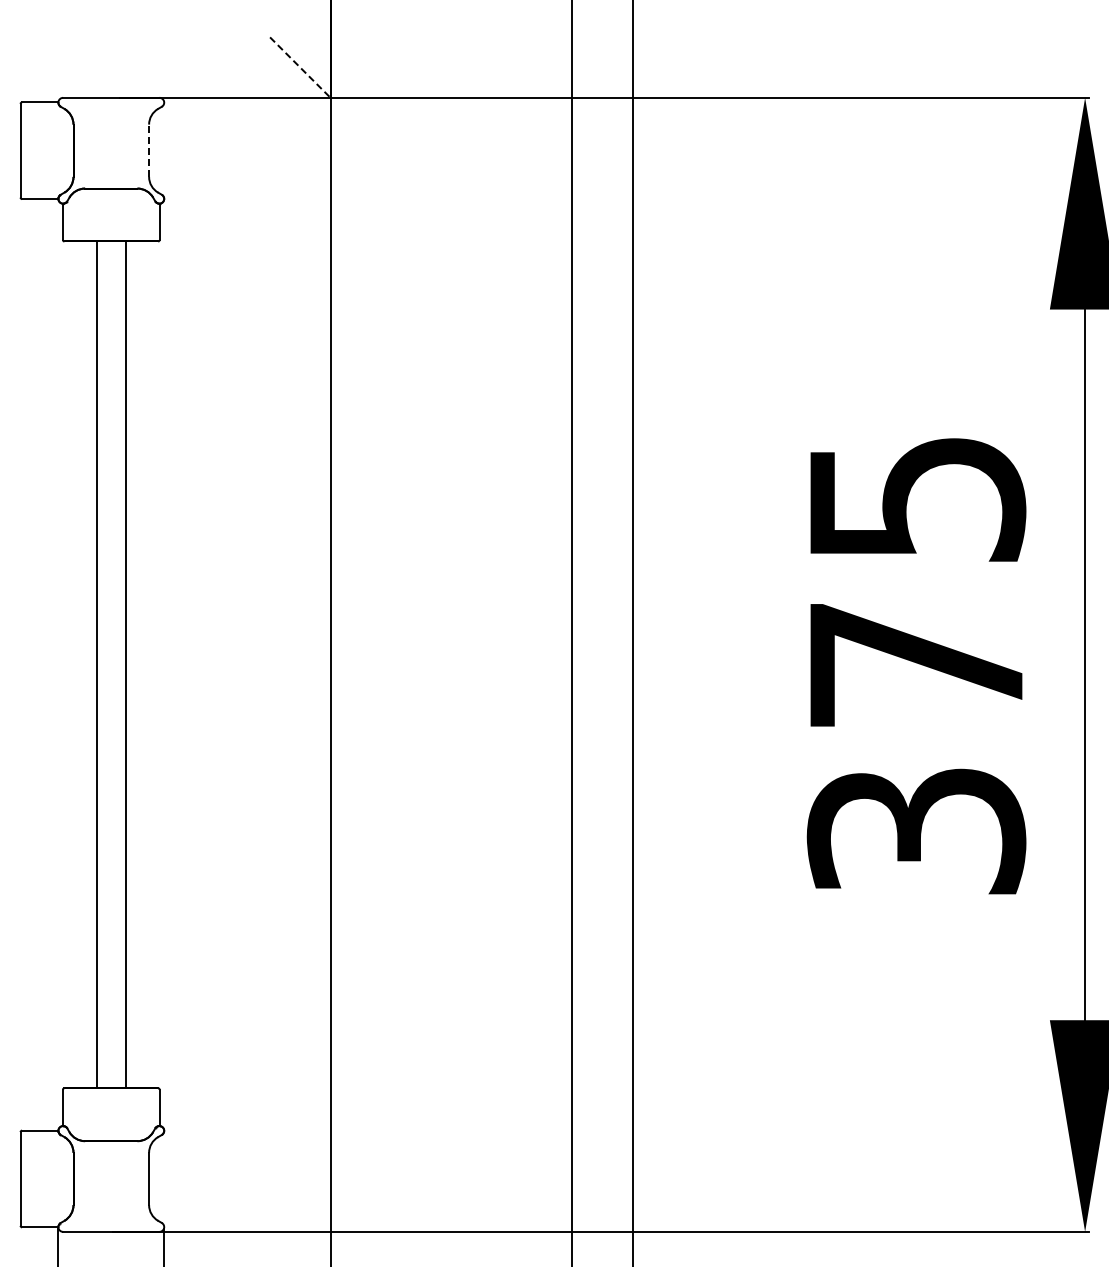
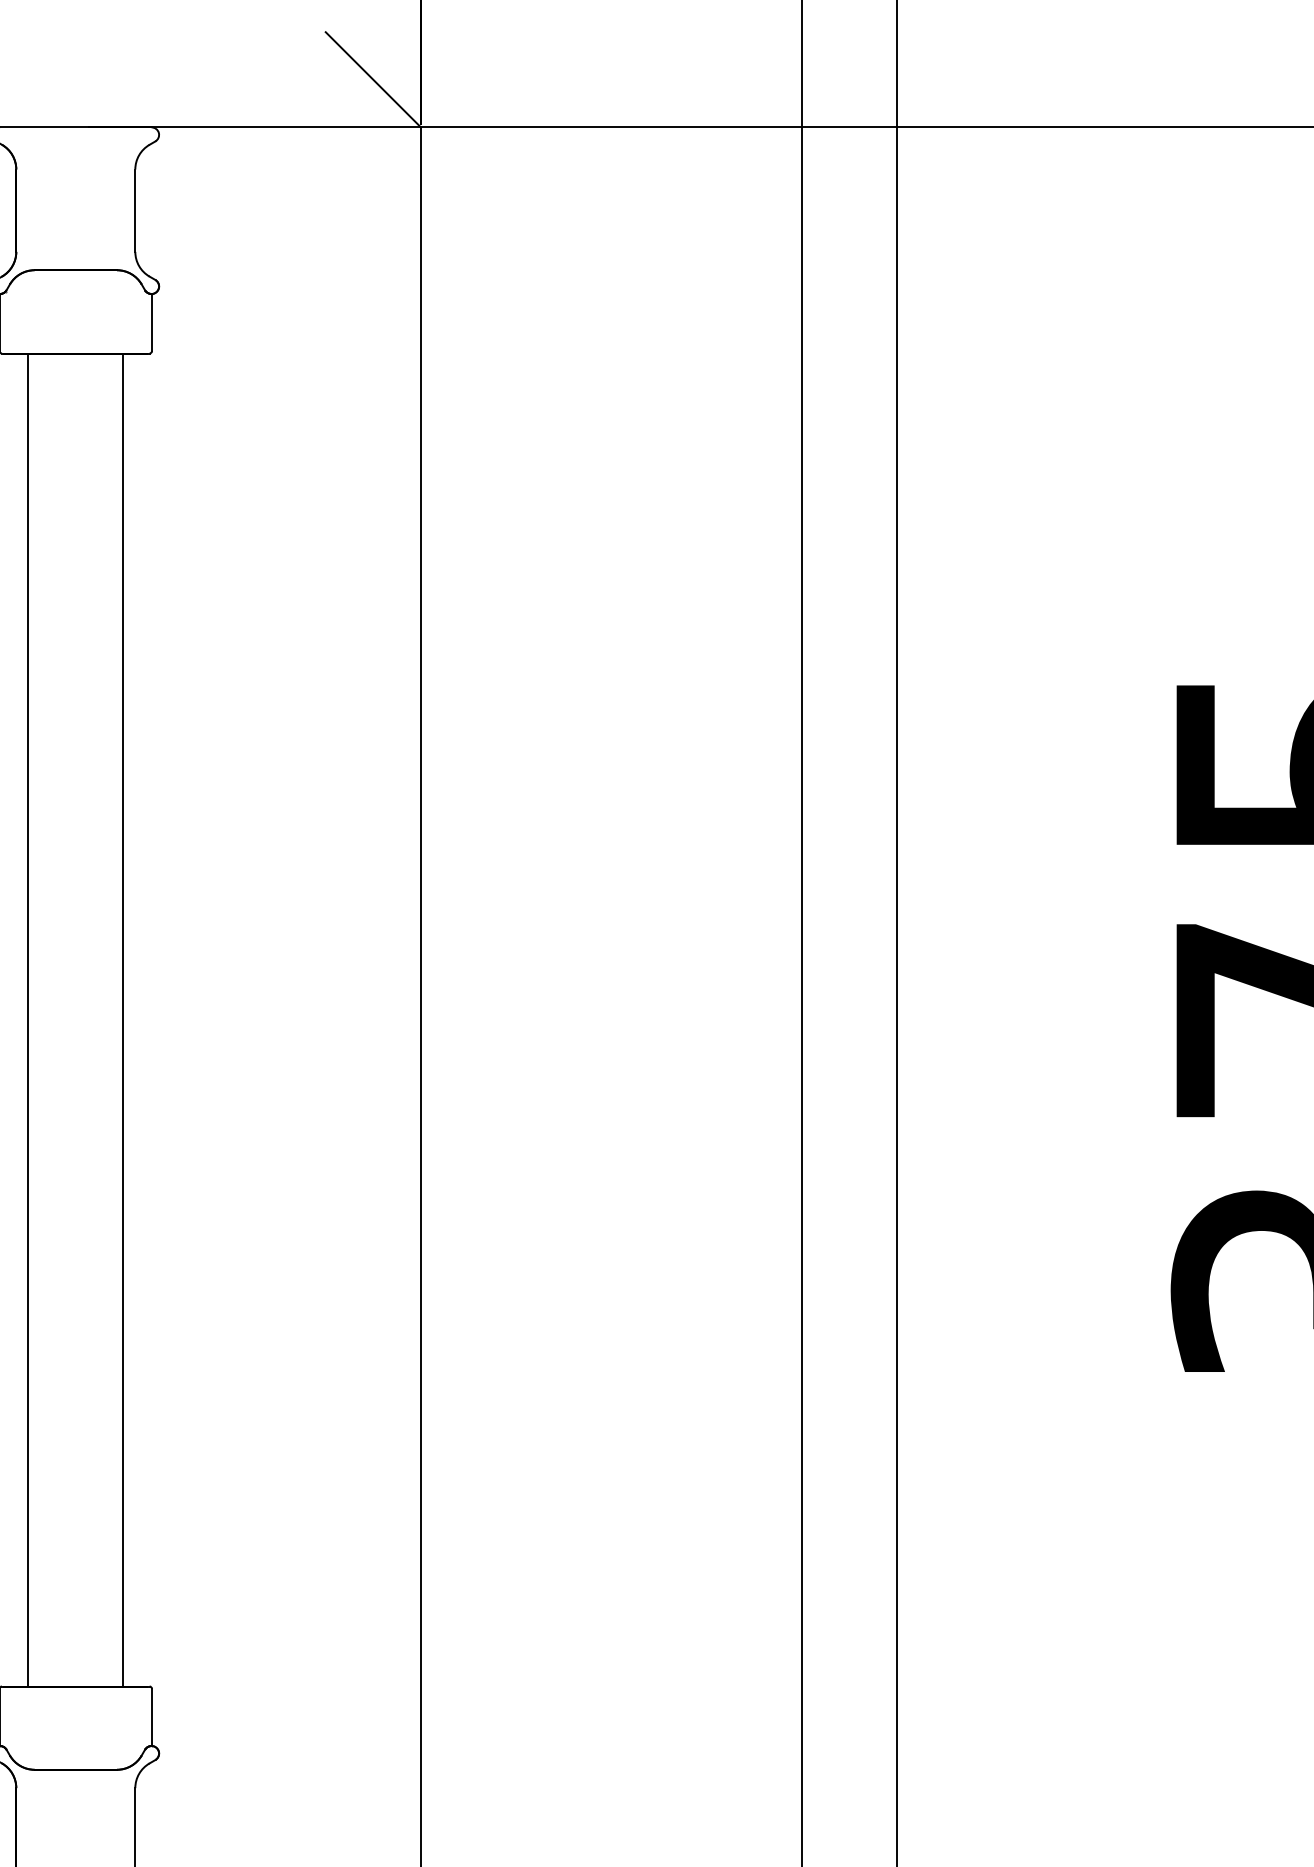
line: (300, 67) -> (373, 79), dashed -> solid
line: (149, 150) -> (135, 210), dashed -> solid
line: (96, 664) -> (123, 1019), moved
line: (126, 664) -> (28, 1019), moved

